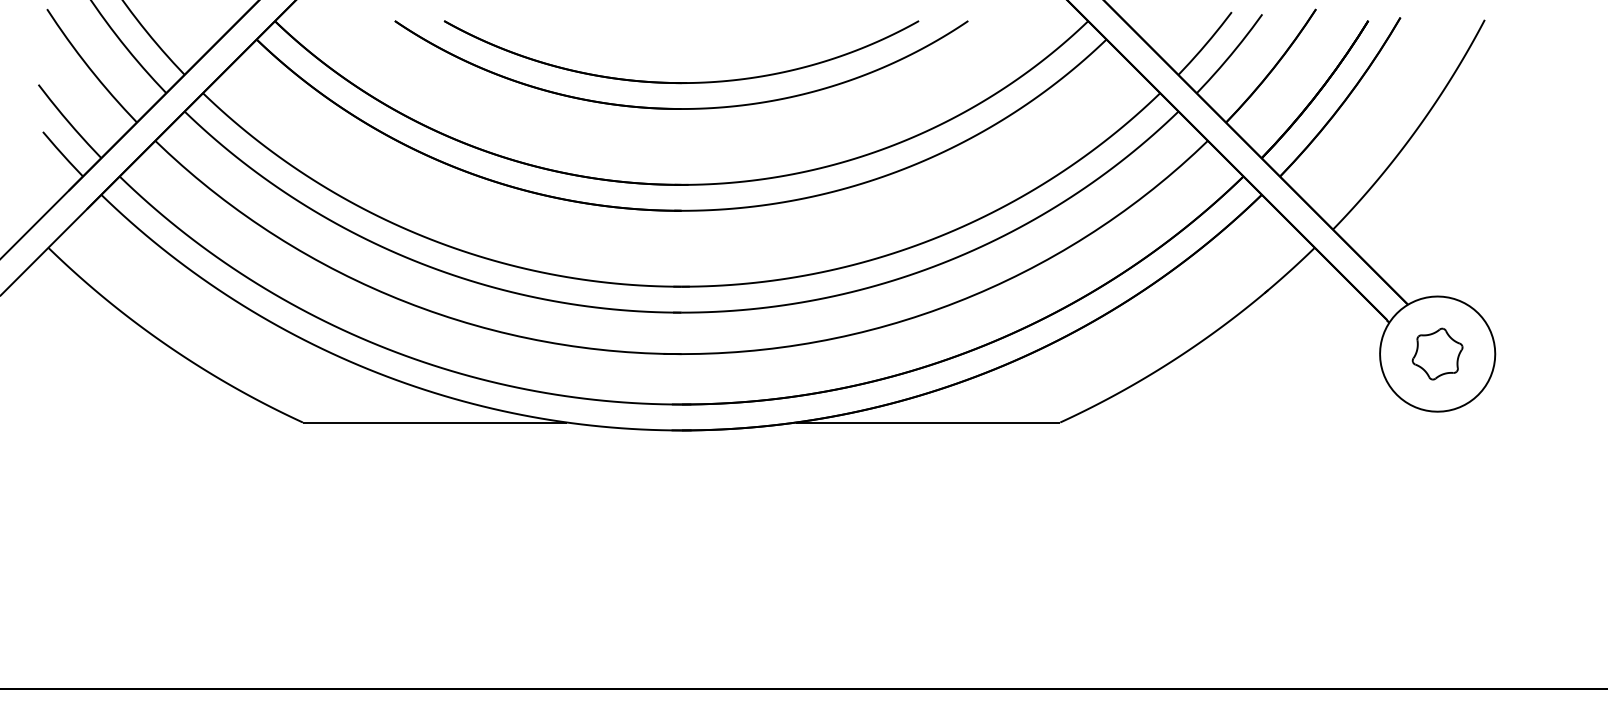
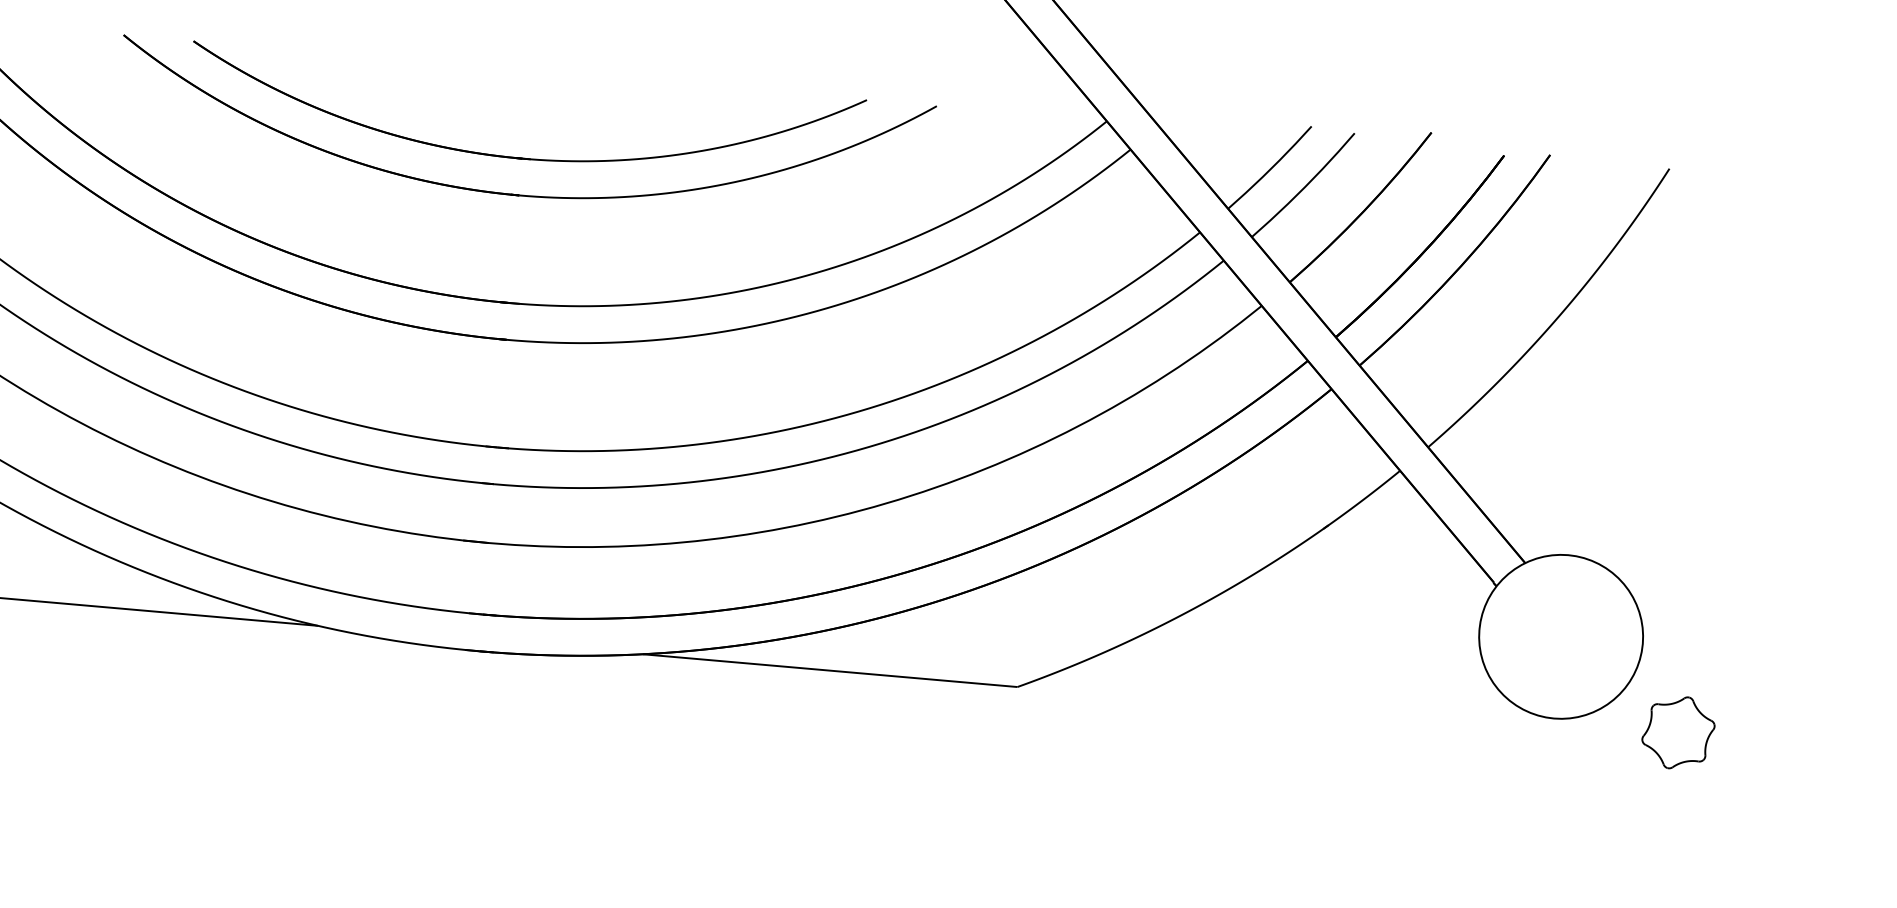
part: (1437, 353) -> (1678, 731), moved

